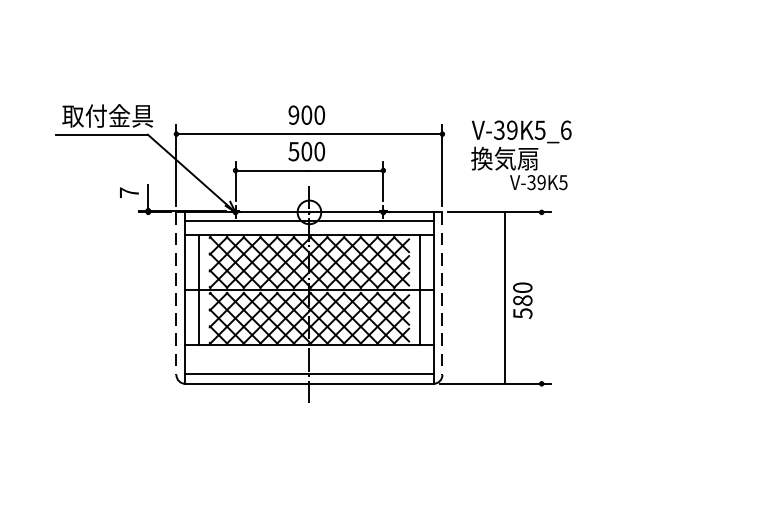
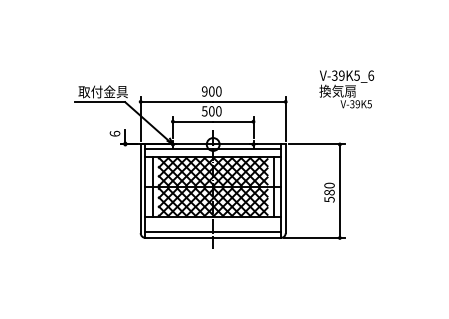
text: (520, 155) -> (346, 89), moved
text: (128, 192) -> (114, 133), 7 -> 6
line: (176, 294) -> (140, 189), dashed -> solid
line: (441, 294) -> (285, 189), dashed -> solid
line: (504, 296) -> (339, 190), moved

